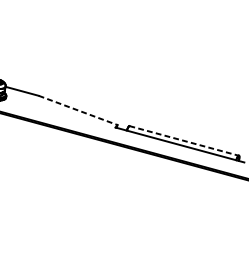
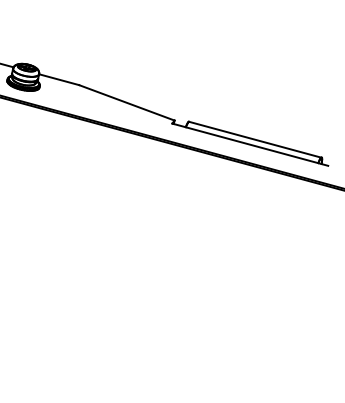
line: (77, 110) -> (126, 102), dashed -> solid
line: (184, 140) -> (255, 139), dashed -> solid

